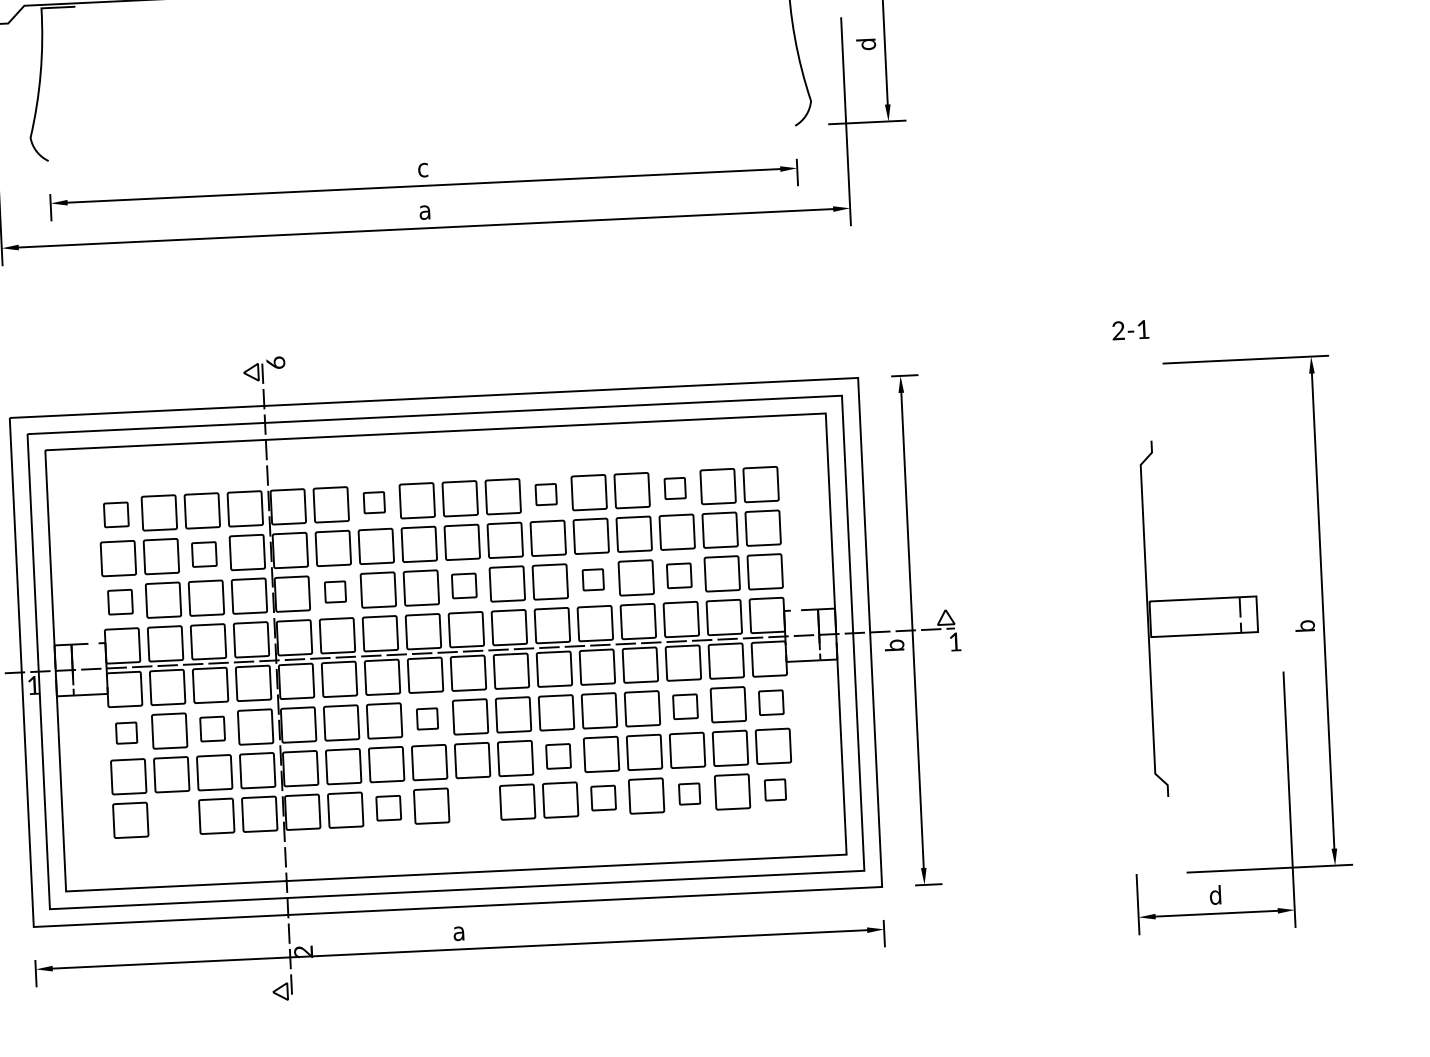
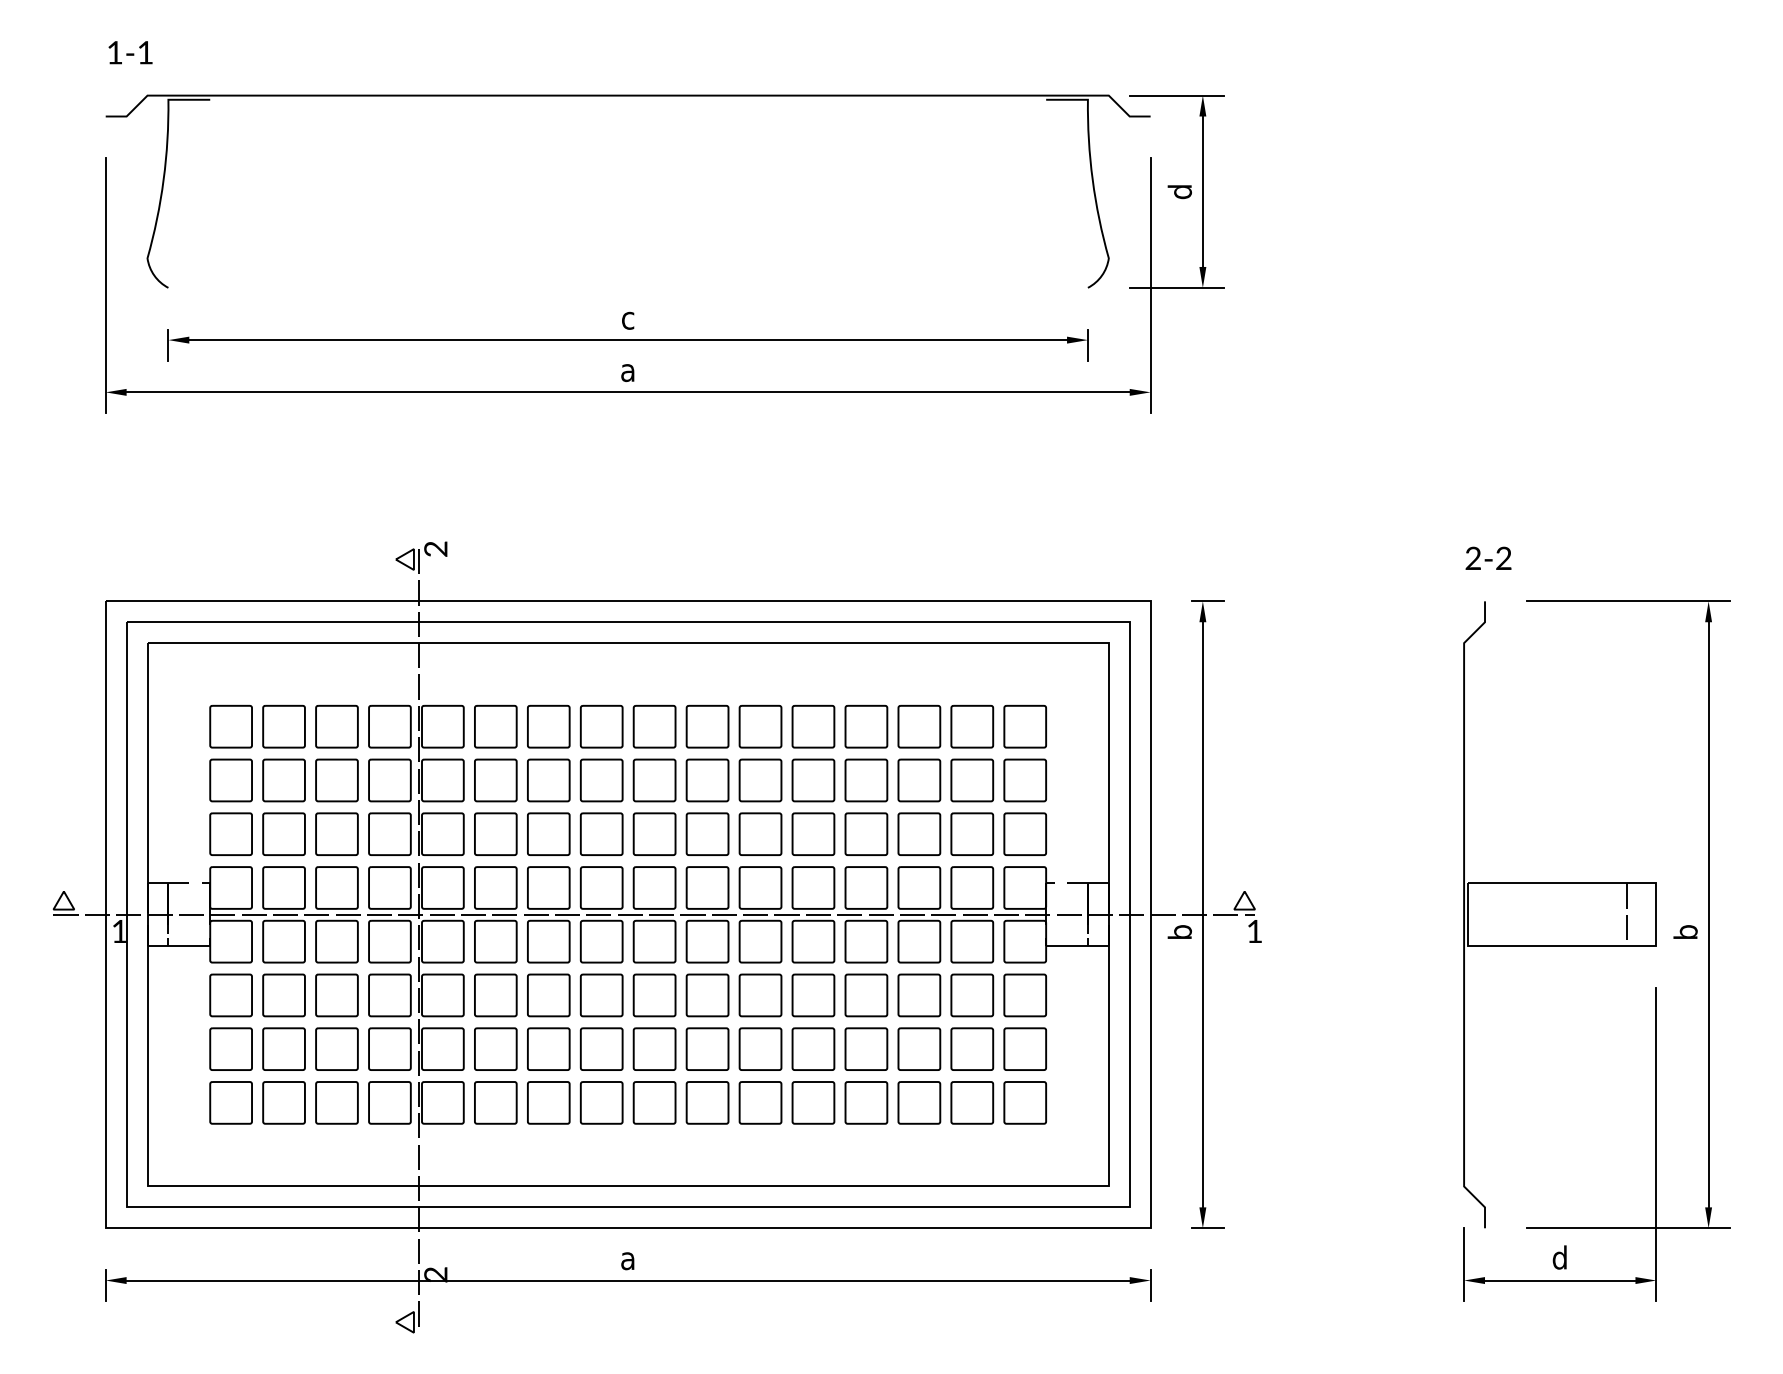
text: (1142, 328) -> (1503, 557), 2-1 -> 2-2
text: (275, 362) -> (435, 548), 6 -> 2
part: (675, 488) -> (919, 726), size x1.67
part: (546, 494) -> (760, 726), size x1.67
part: (374, 502) -> (548, 726), size x1.67
part: (115, 514) -> (230, 726), size x1.43
part: (204, 554) -> (336, 780), size x1.43
part: (679, 575) -> (919, 833), size x1.43
part: (593, 579) -> (813, 833), size x1.67
part: (464, 585) -> (654, 833), size x1.43
part: (335, 591) -> (495, 833), size x1.67
part: (119, 601) -> (230, 833), size x1.43
part: (1202, 616) -> (1559, 914), size x1.43
part: (770, 702) -> (1024, 995), size x1.43
part: (685, 706) -> (919, 995), size x1.43
part: (427, 719) -> (601, 995), size x1.67
part: (212, 729) -> (336, 995), size x1.43
part: (126, 733) -> (230, 995), size x1.67
part: (558, 755) -> (760, 1048), size x1.43
part: (774, 789) -> (1024, 1102), size x1.67
part: (689, 793) -> (919, 1102), size x1.67
part: (603, 797) -> (813, 1102), size x1.43
part: (474, 803) -> (654, 1102), added
part: (388, 807) -> (548, 1102), size x1.43
part: (173, 818) -> (283, 1102), added

